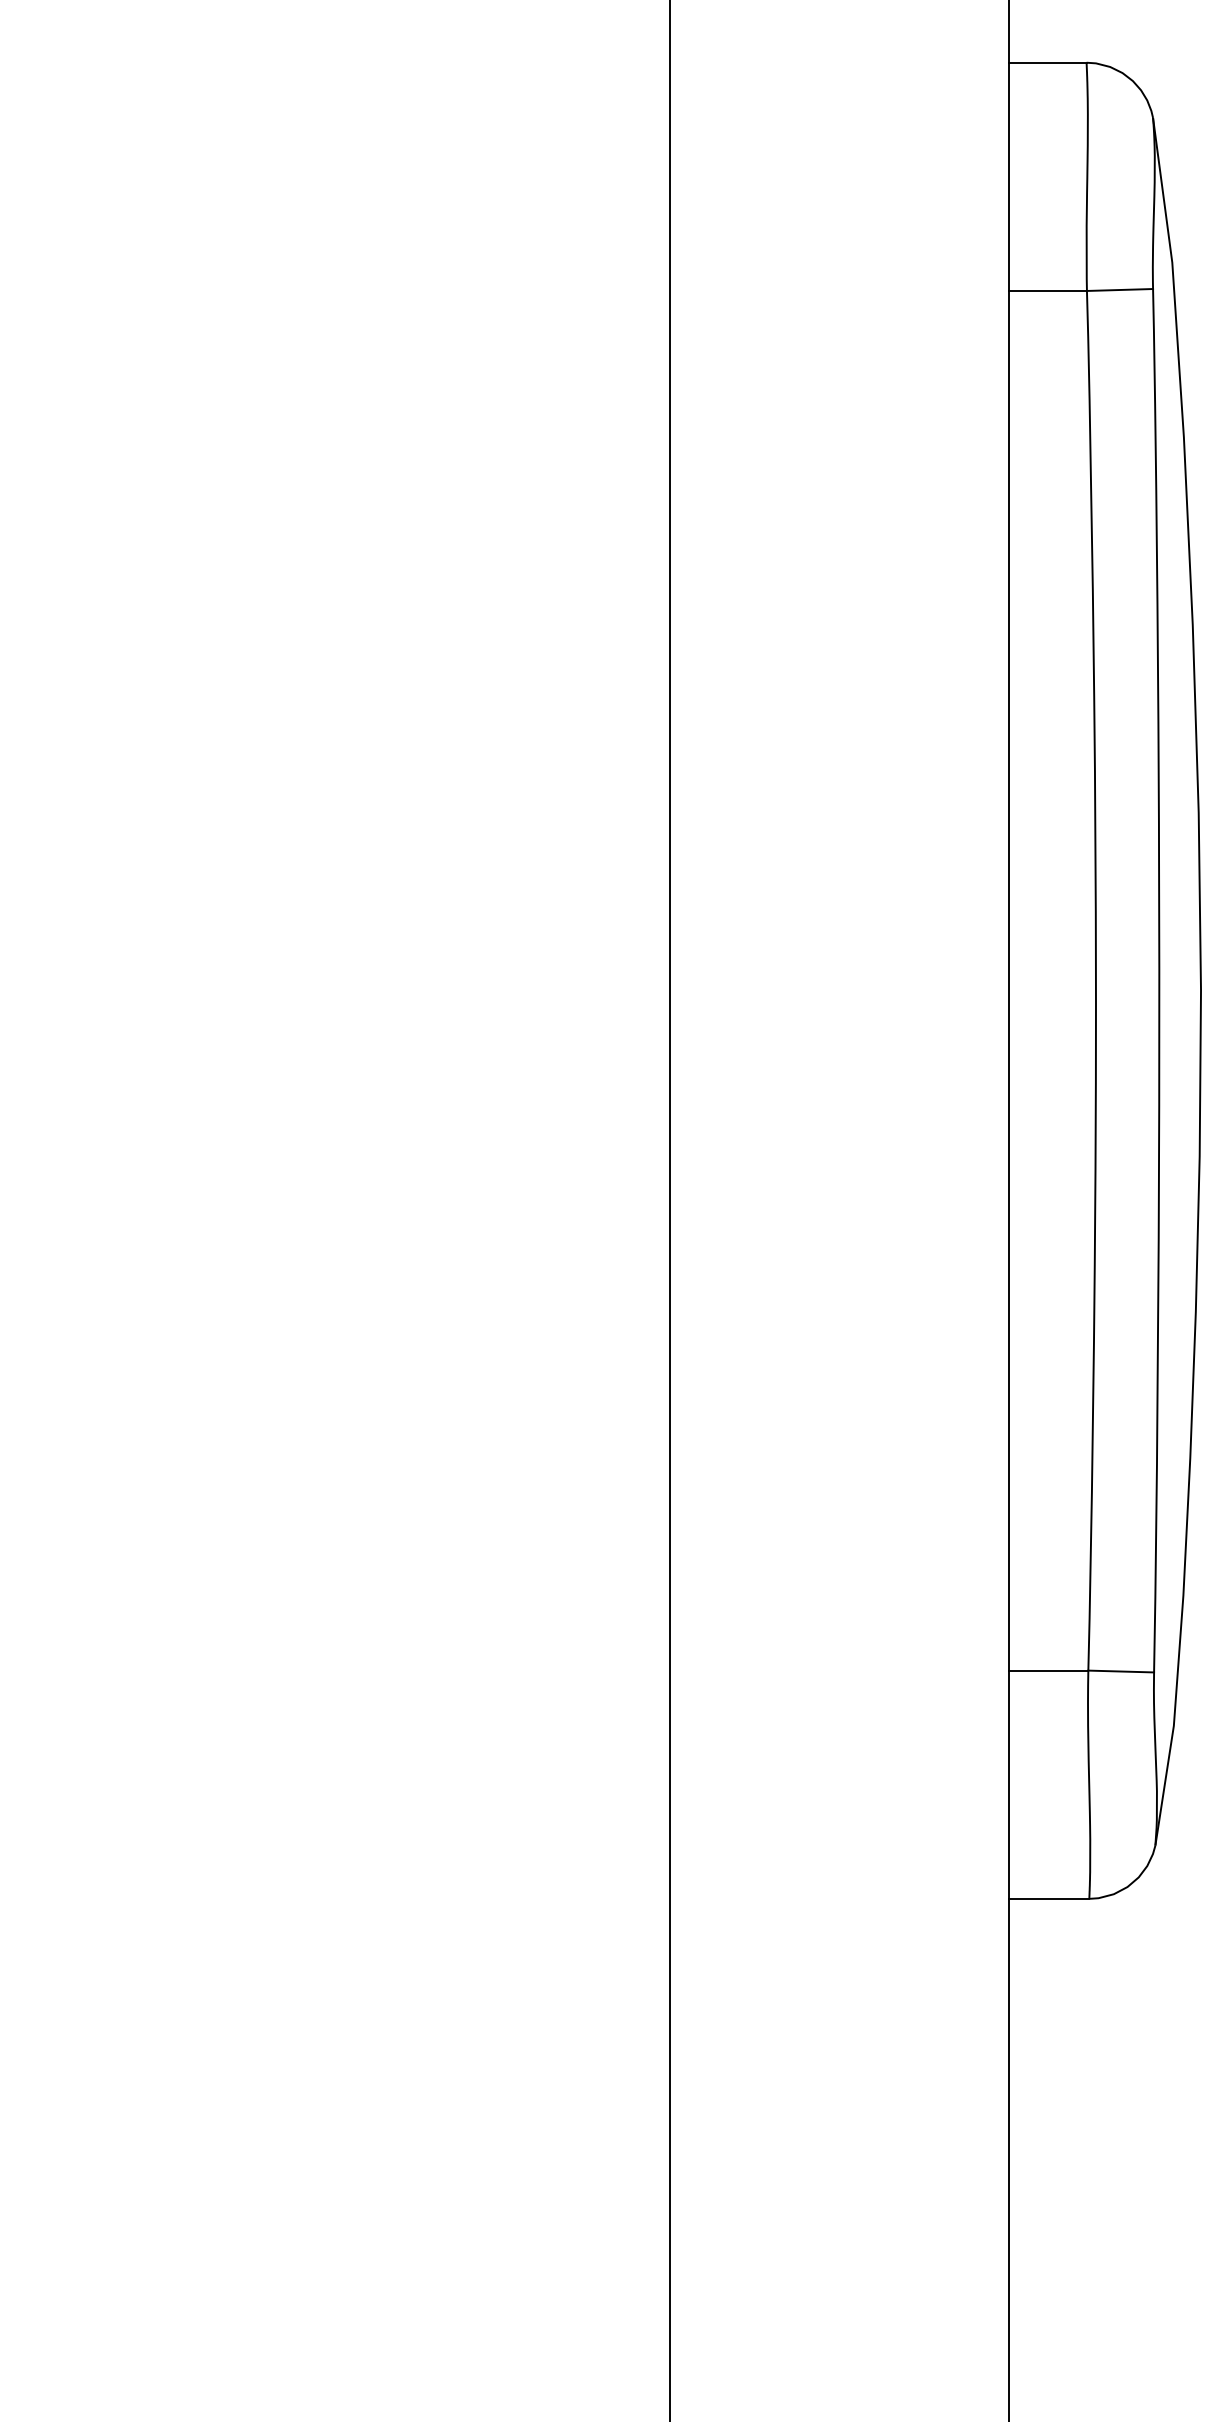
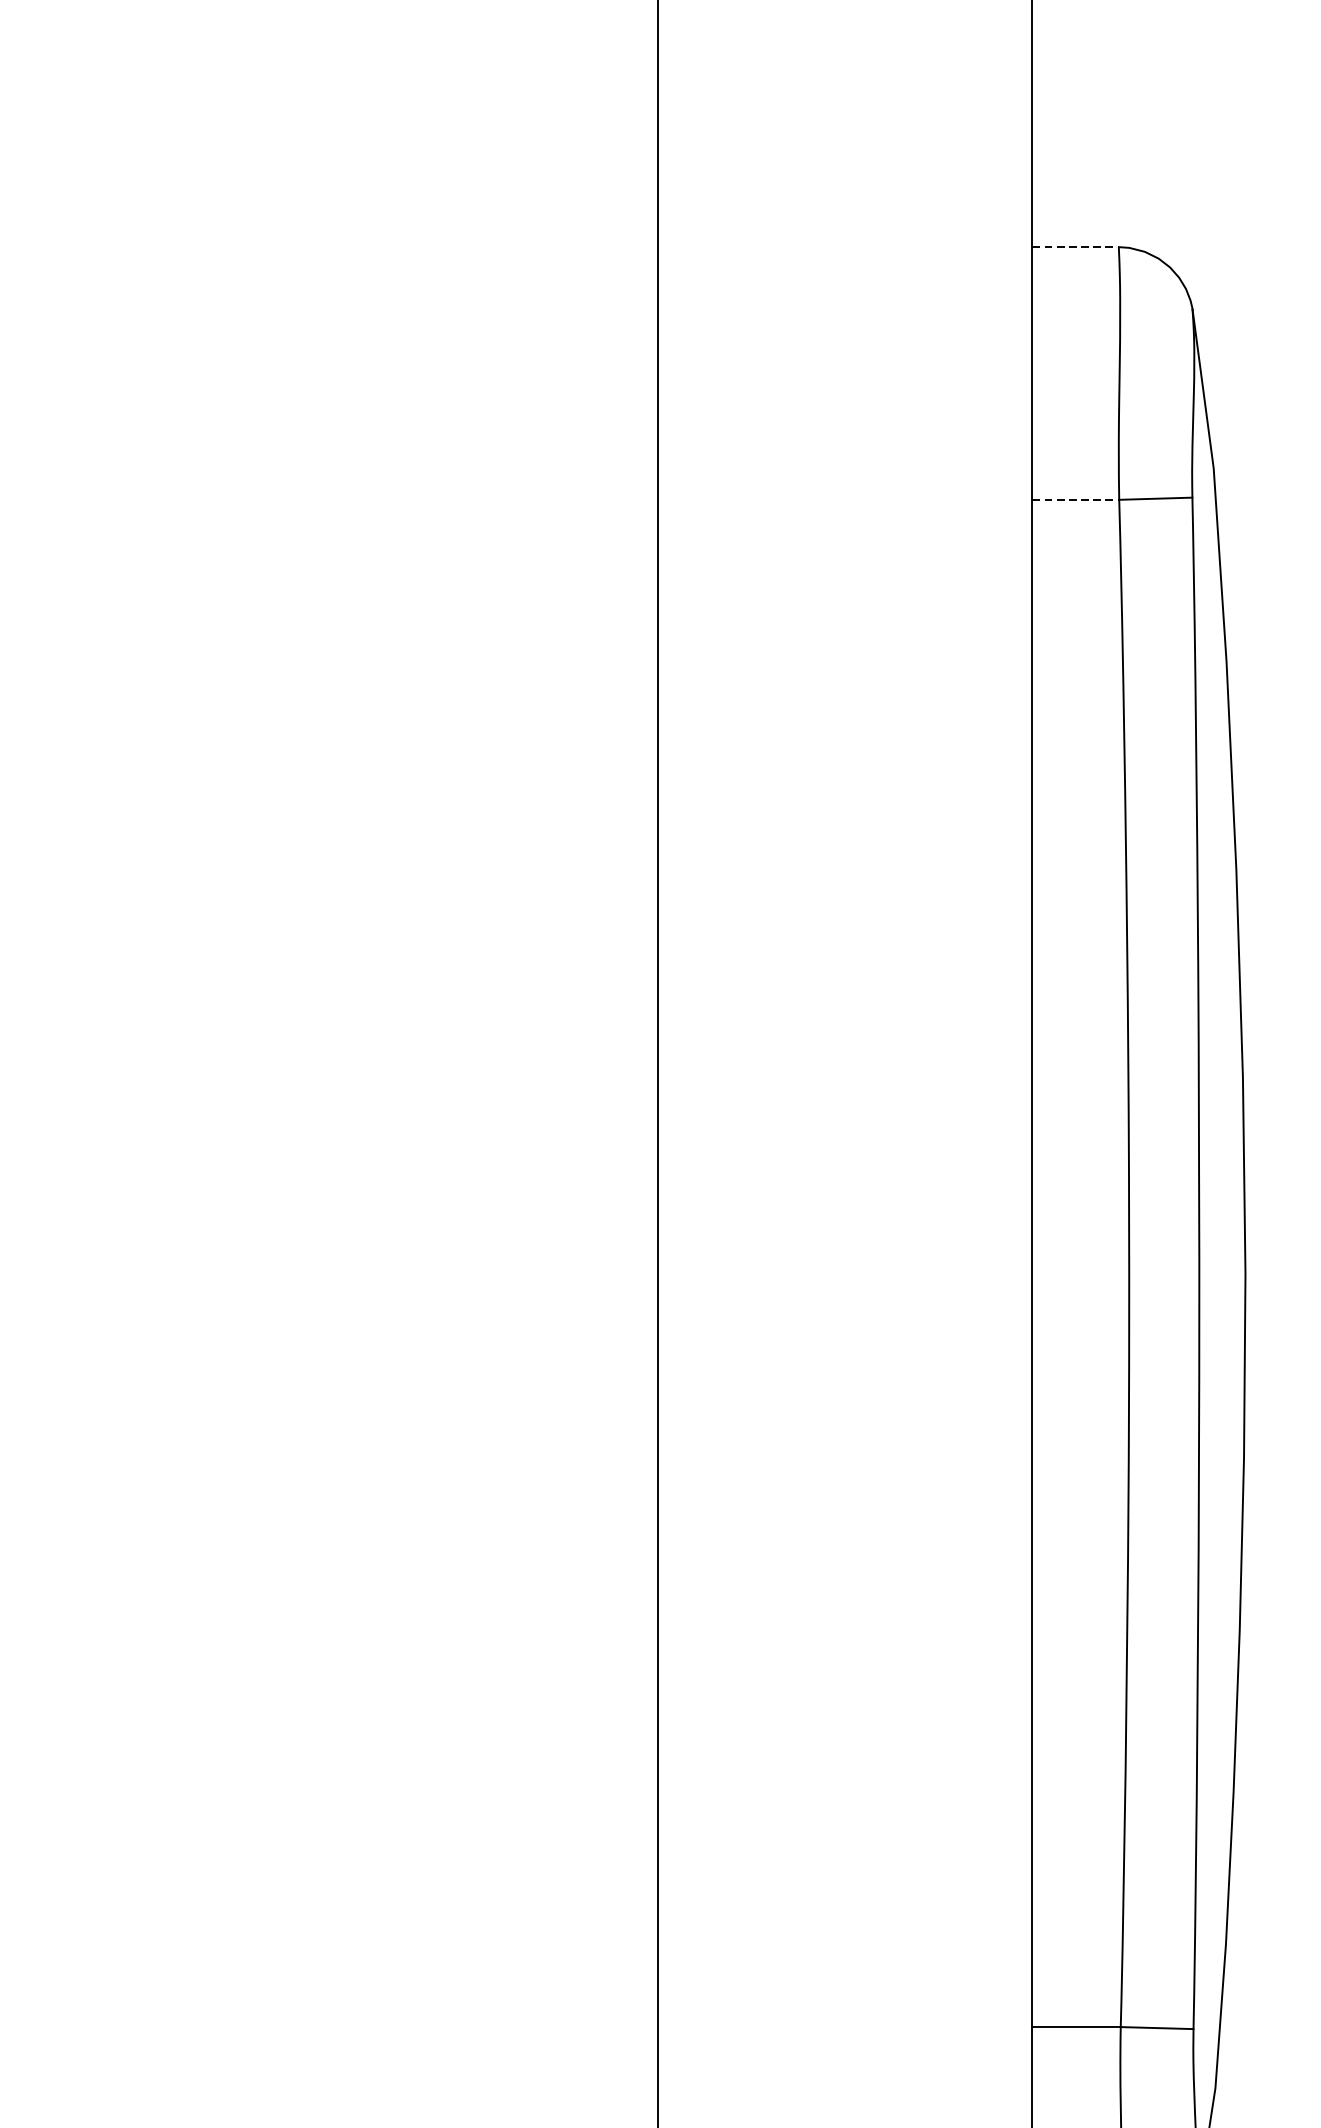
line: (1048, 62) -> (1076, 246), solid -> dashed
line: (1048, 290) -> (1076, 499), solid -> dashed

